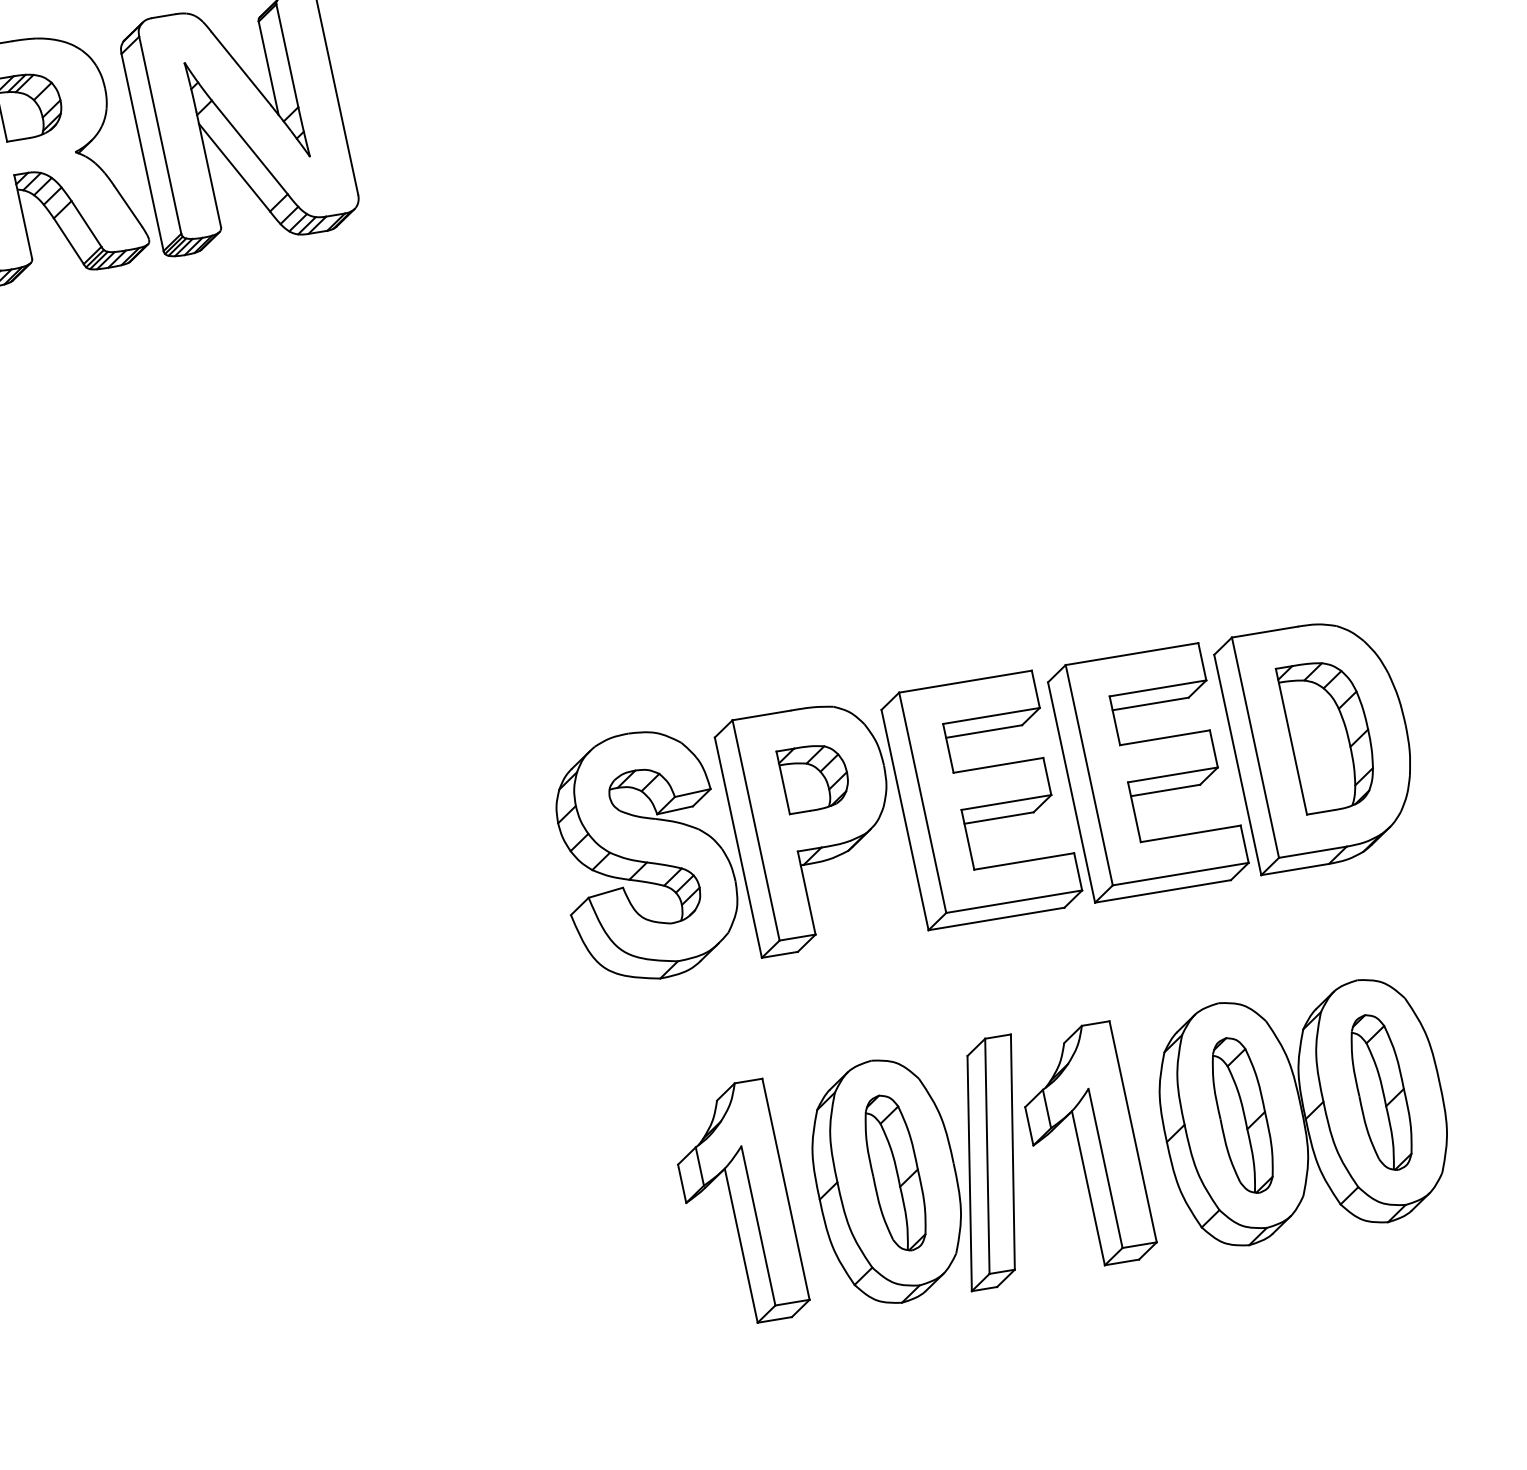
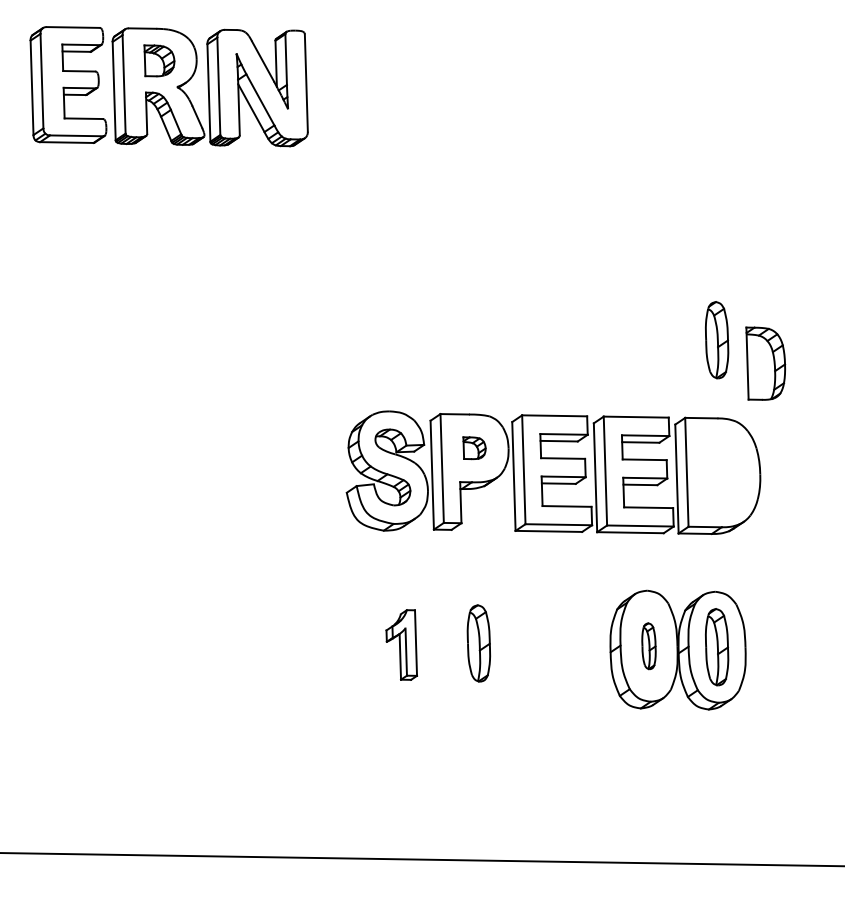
part: (1269, 468) -> (717, 340), added
part: (1328, 734) -> (765, 363), moved
part: (814, 775) -> (474, 447), size x0.7
part: (1241, 1116) -> (648, 646), size x0.6
part: (977, 1164) -> (518, 646), removed
part: (738, 1203) -> (401, 644), size x0.6

